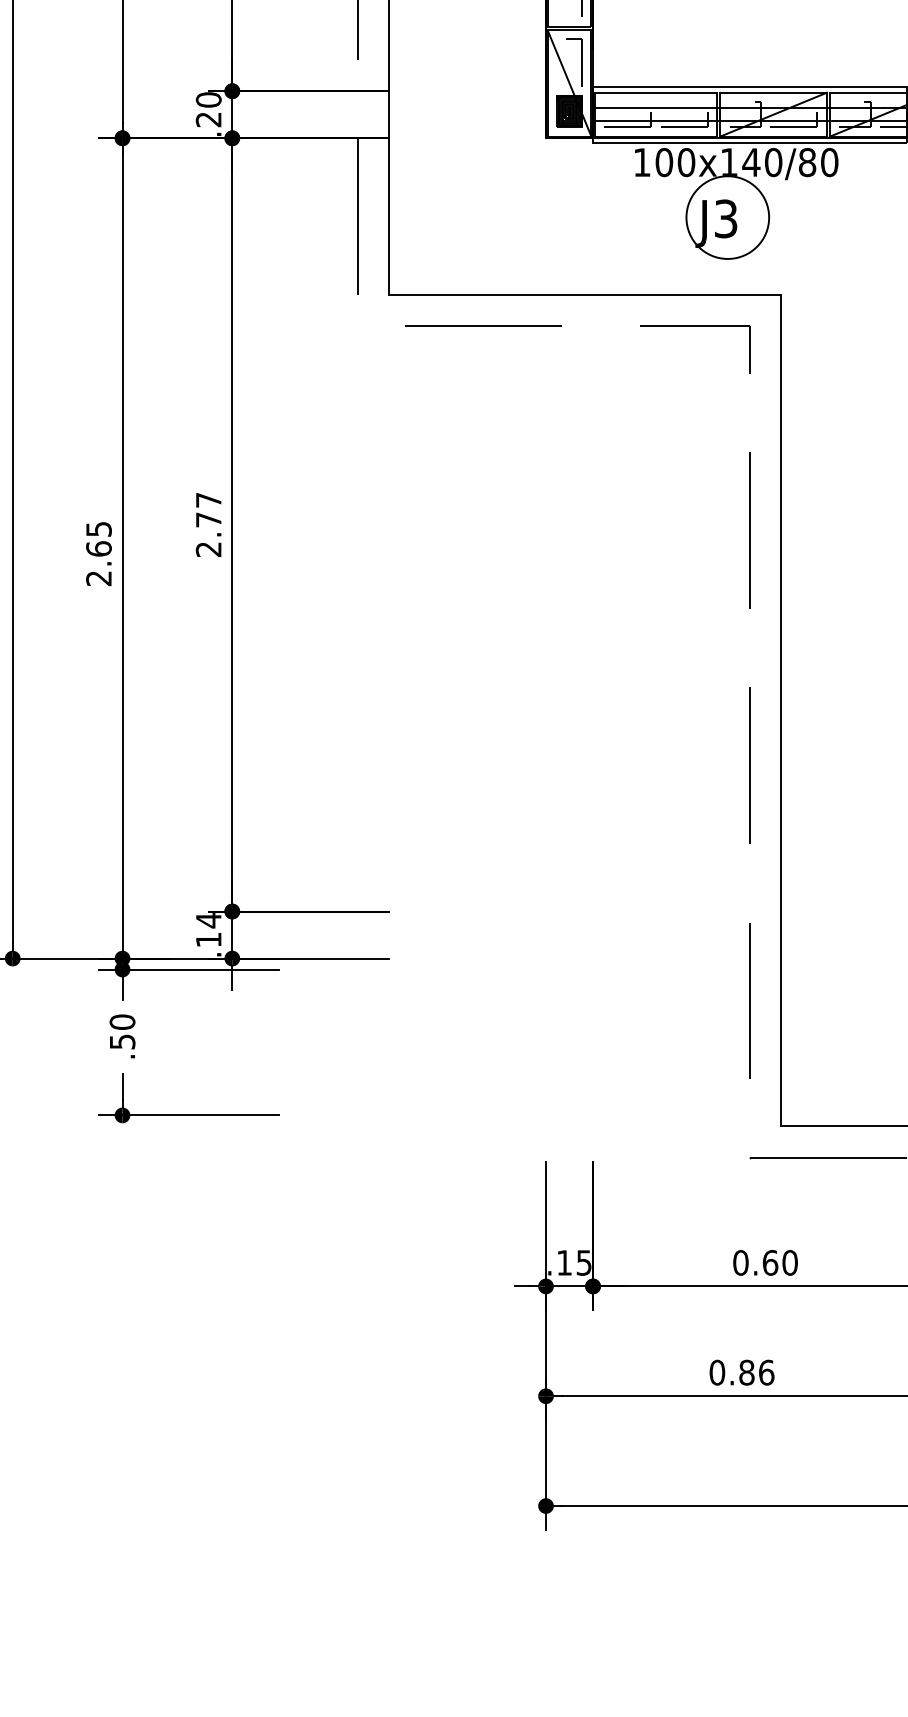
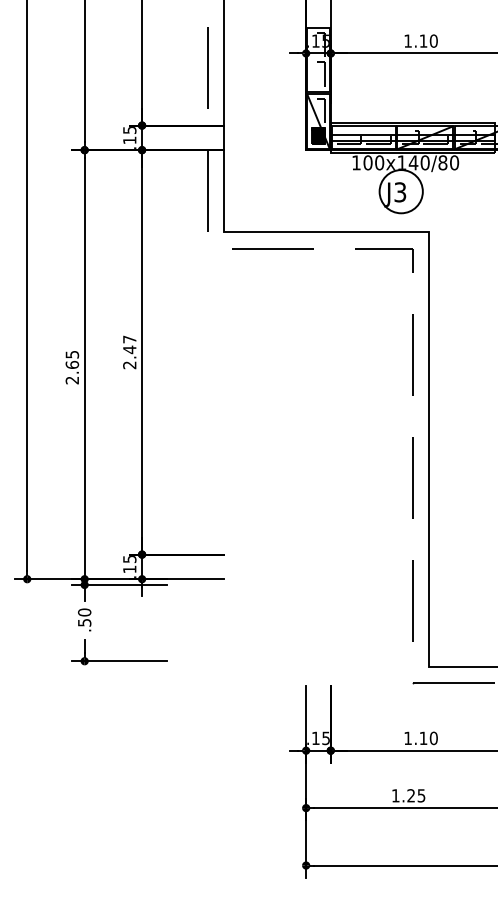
text: (208, 110) -> (129, 135), .20 -> .15
text: (208, 519) -> (129, 349), 2.77 -> 2.47
text: (208, 920) -> (129, 559), .14 -> .15
text: (755, 1263) -> (415, 738), 0.60 -> 1.10
text: (741, 1372) -> (408, 795), 0.86 -> 1.25

